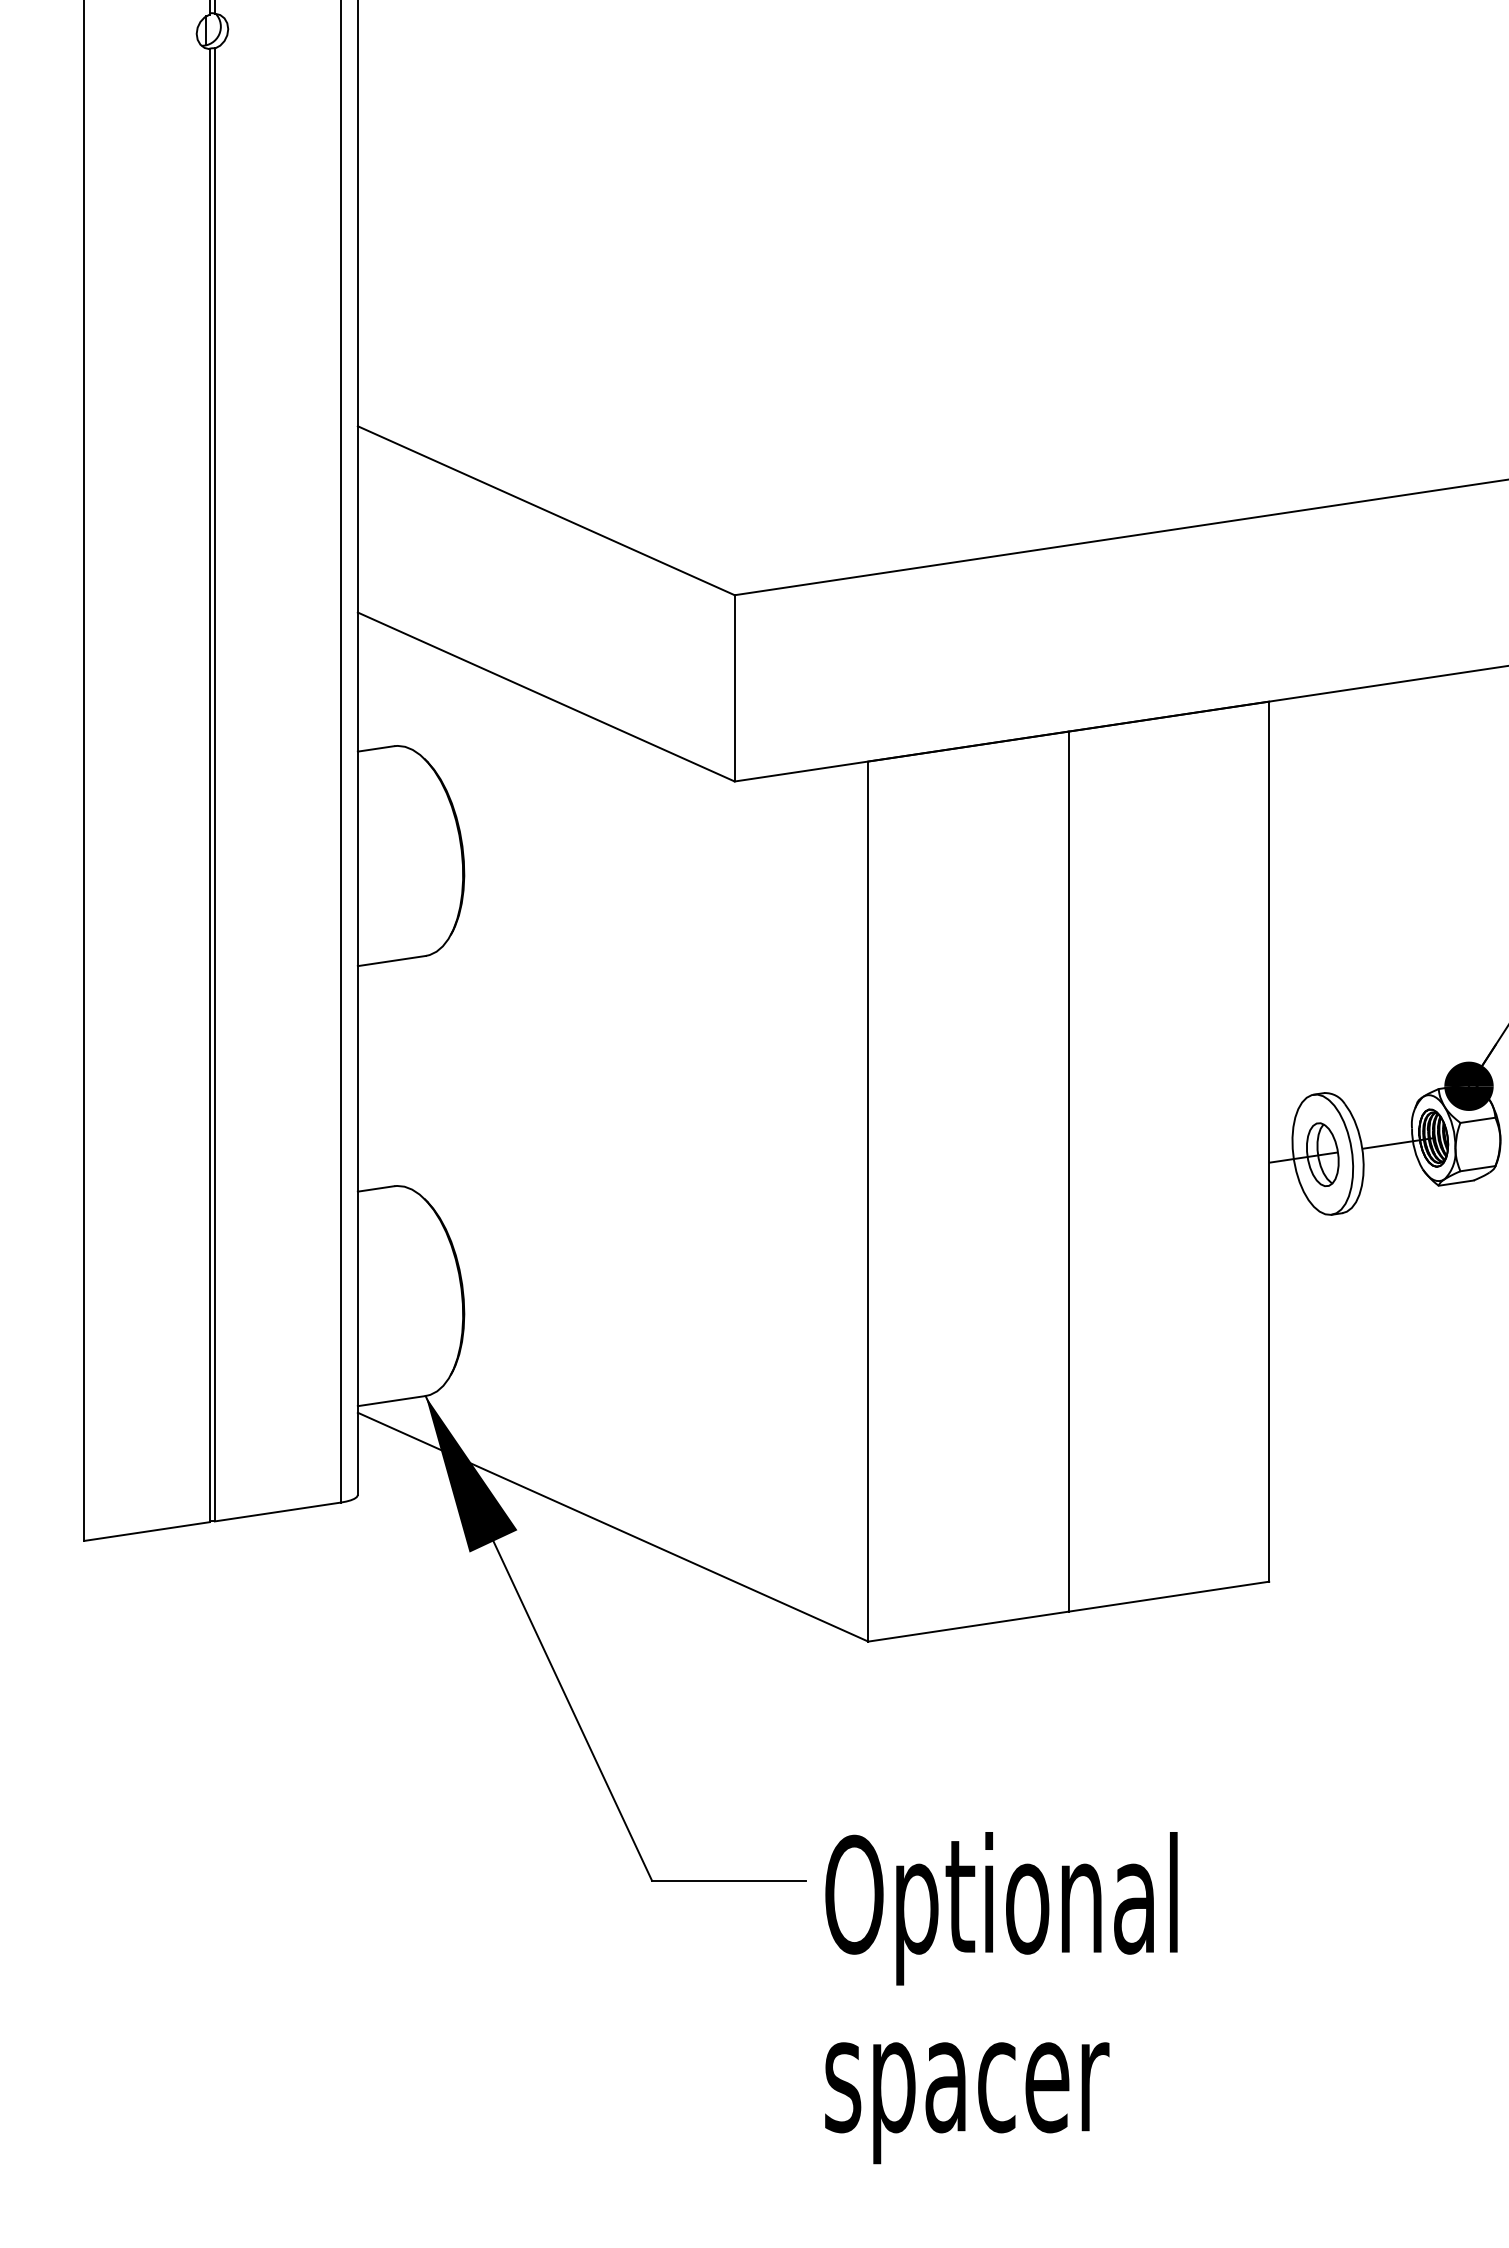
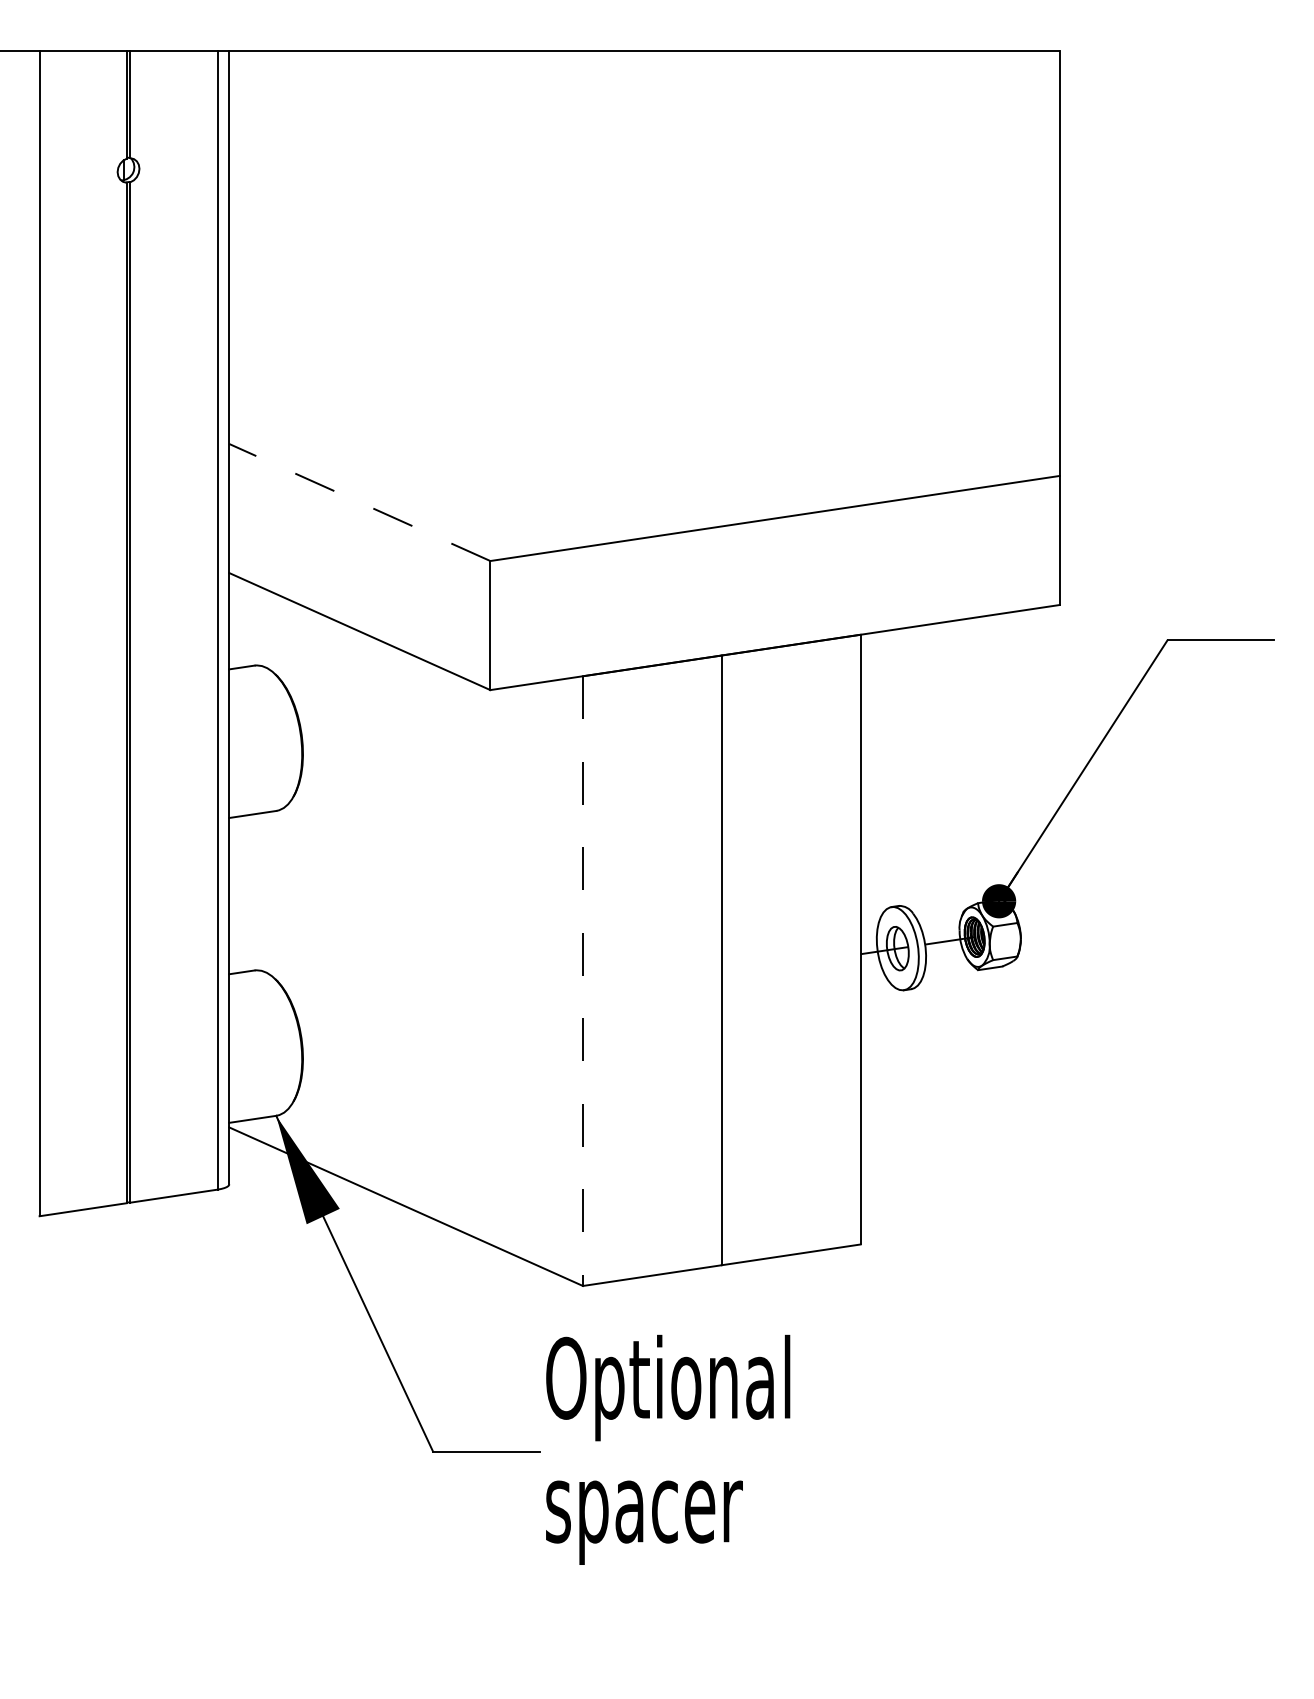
line: (545, 510) -> (359, 502), solid -> dashed
line: (867, 1202) -> (582, 981), solid -> dashed
text: (1001, 1997) -> (668, 1449), moved

